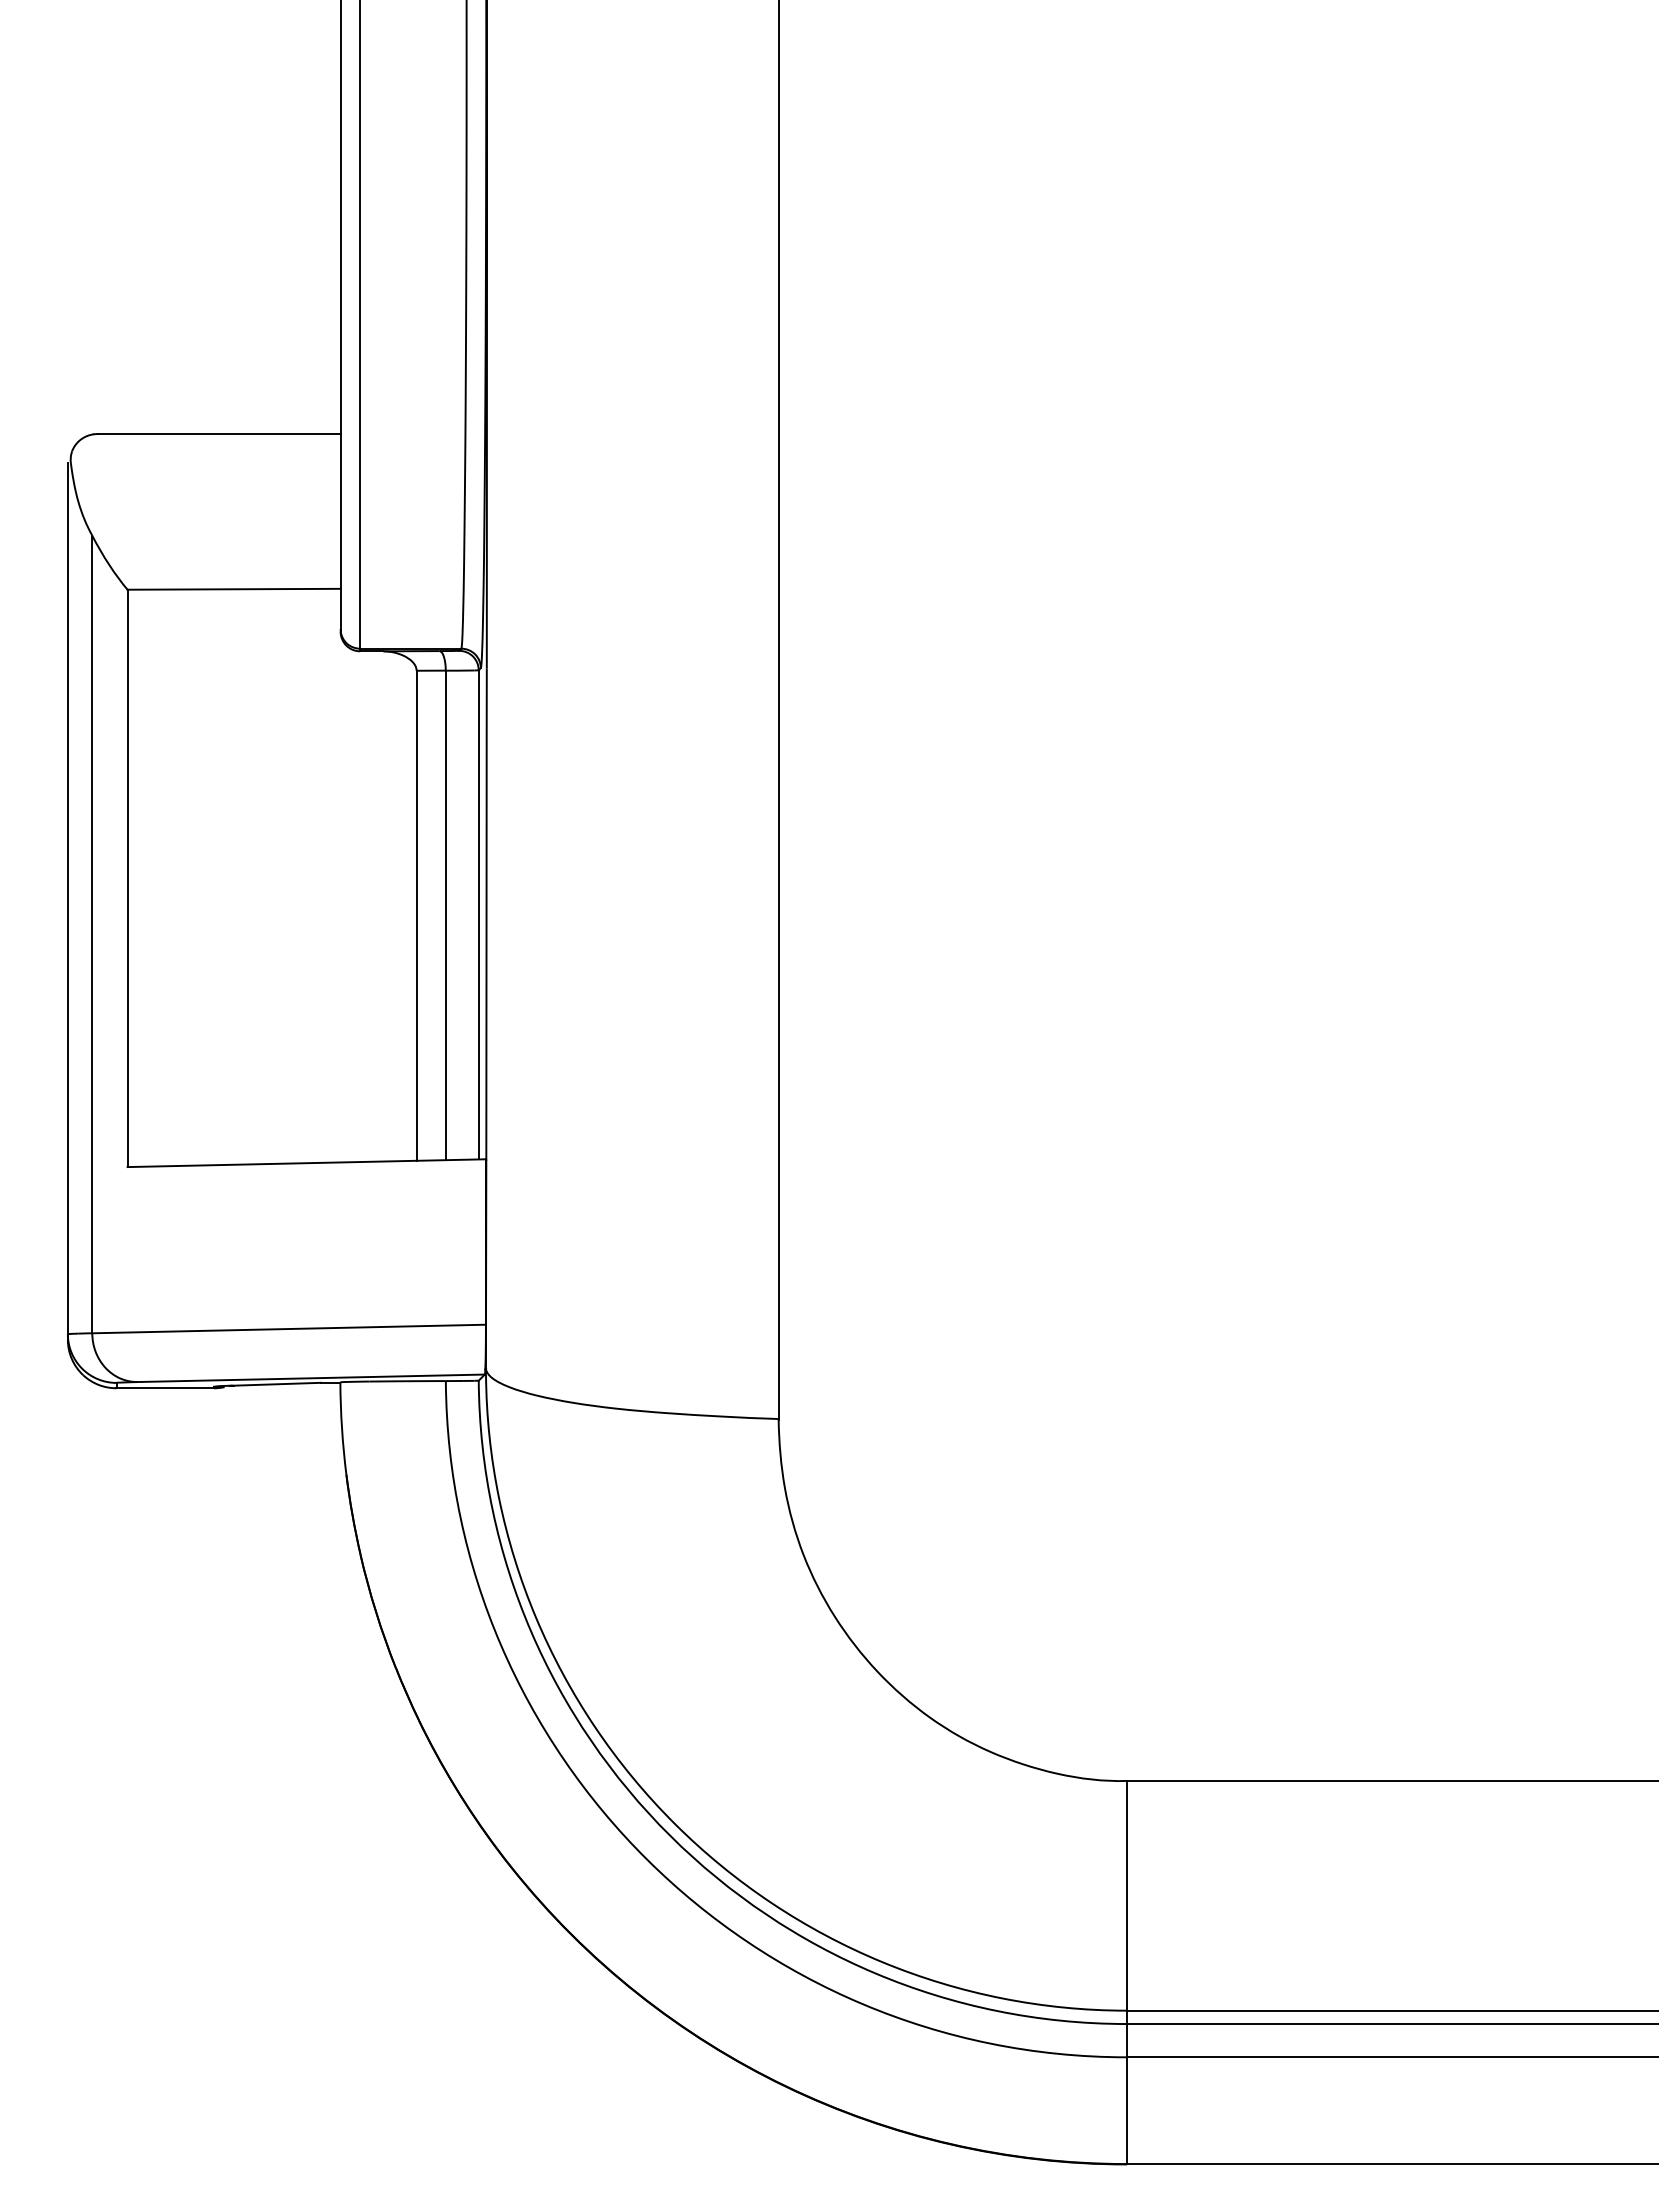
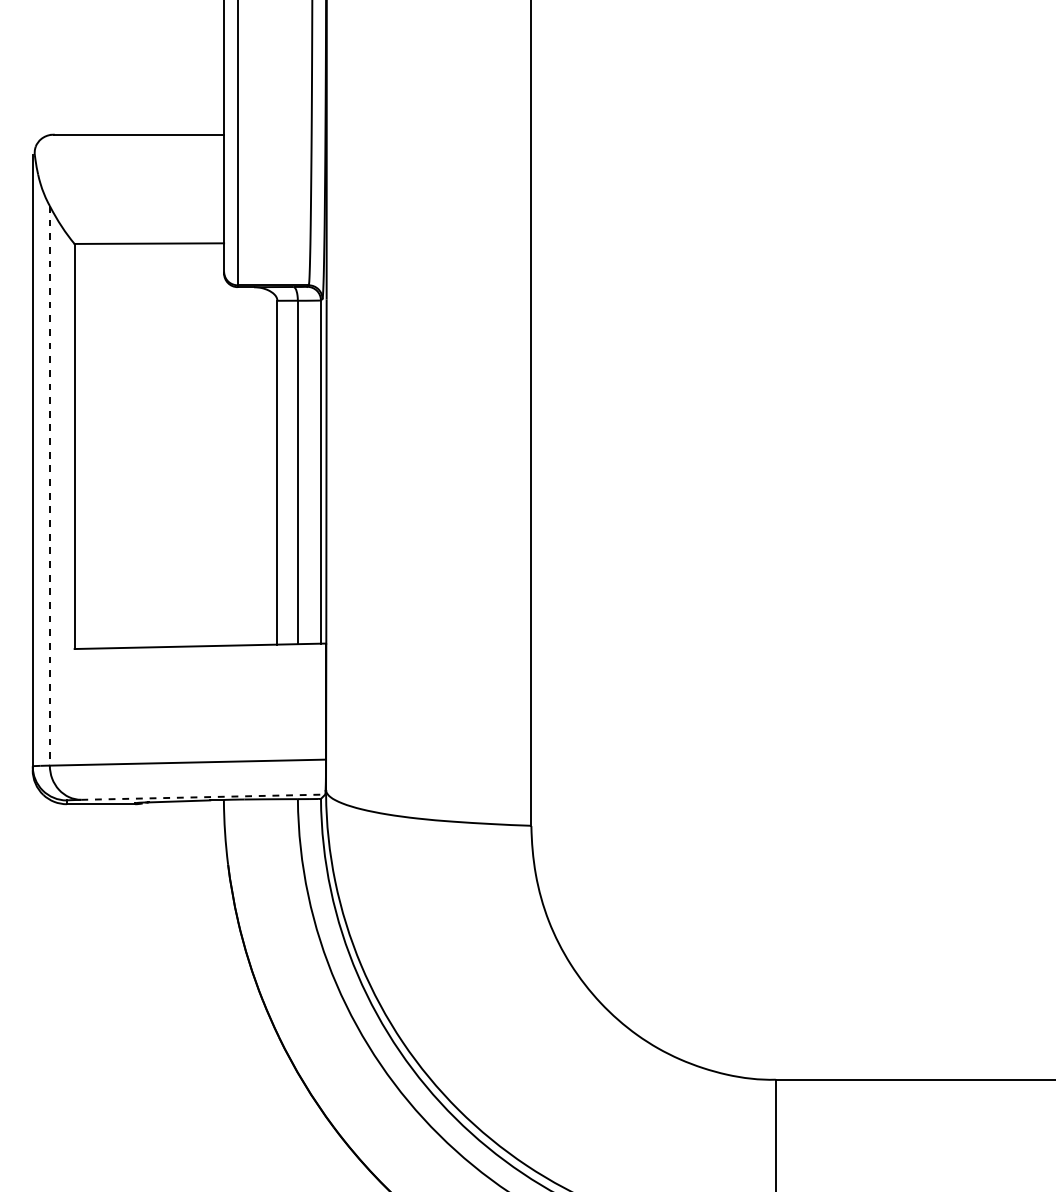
line: (92, 934) -> (50, 485), solid -> dashed
line: (311, 1378) -> (203, 797), solid -> dashed

